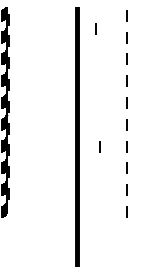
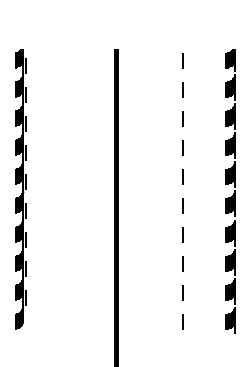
line: (95, 28) -> (140, 77), removed
line: (99, 146) -> (145, 234), removed

